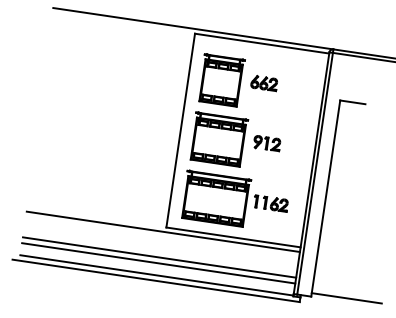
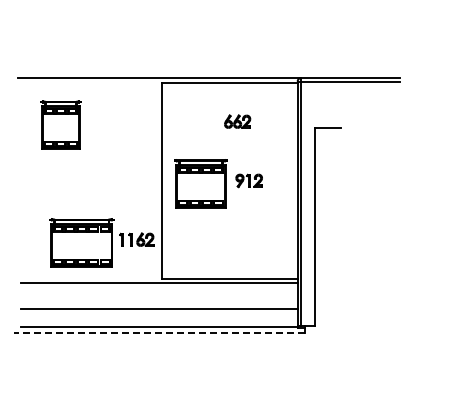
part: (221, 79) -> (60, 124), moved
part: (235, 201) -> (101, 242), moved
line: (158, 263) -> (159, 315), removed
line: (156, 280) -> (159, 332), solid -> dashed
line: (346, 298) -> (350, 322), removed

